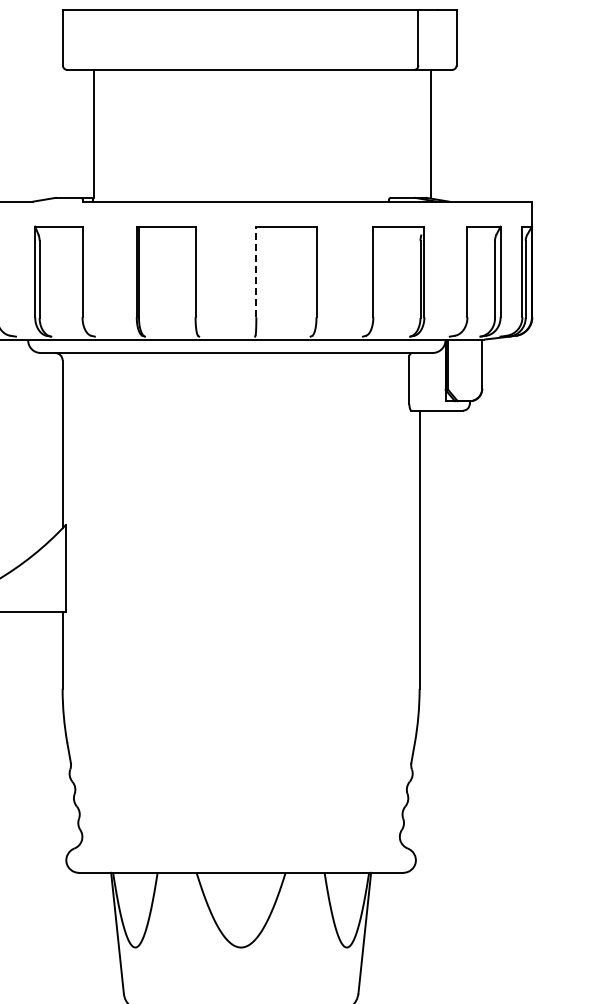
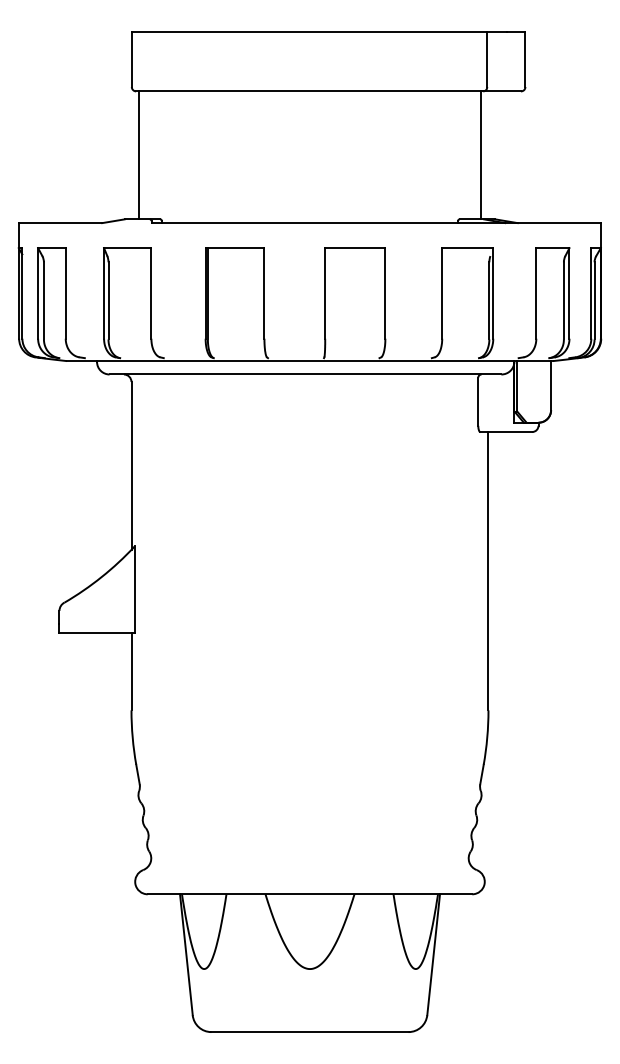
line: (94, 134) -> (139, 155), moved
line: (430, 134) -> (480, 155), moved
line: (256, 271) -> (325, 292), dashed -> solid

